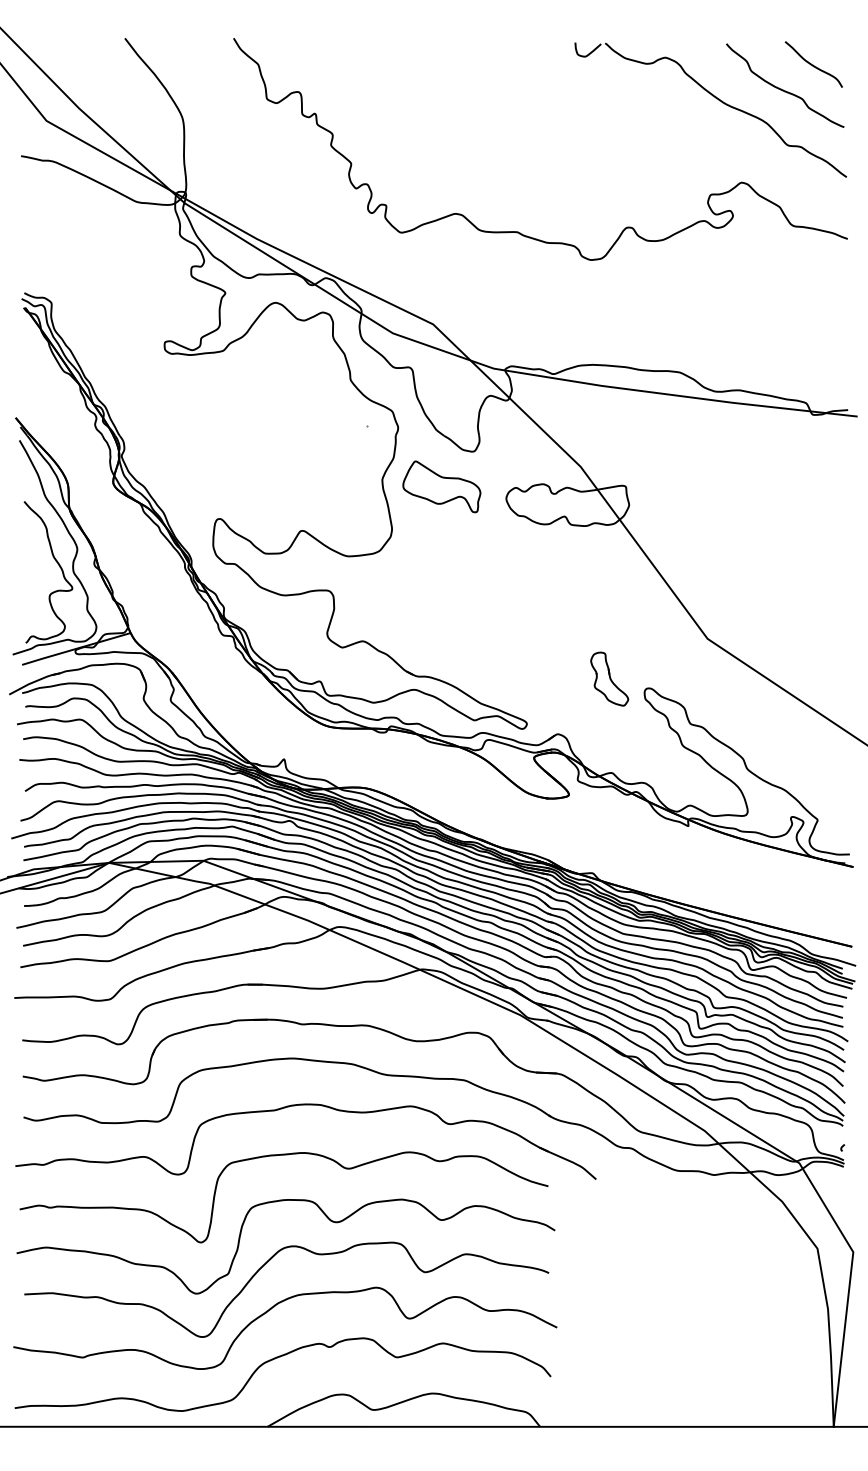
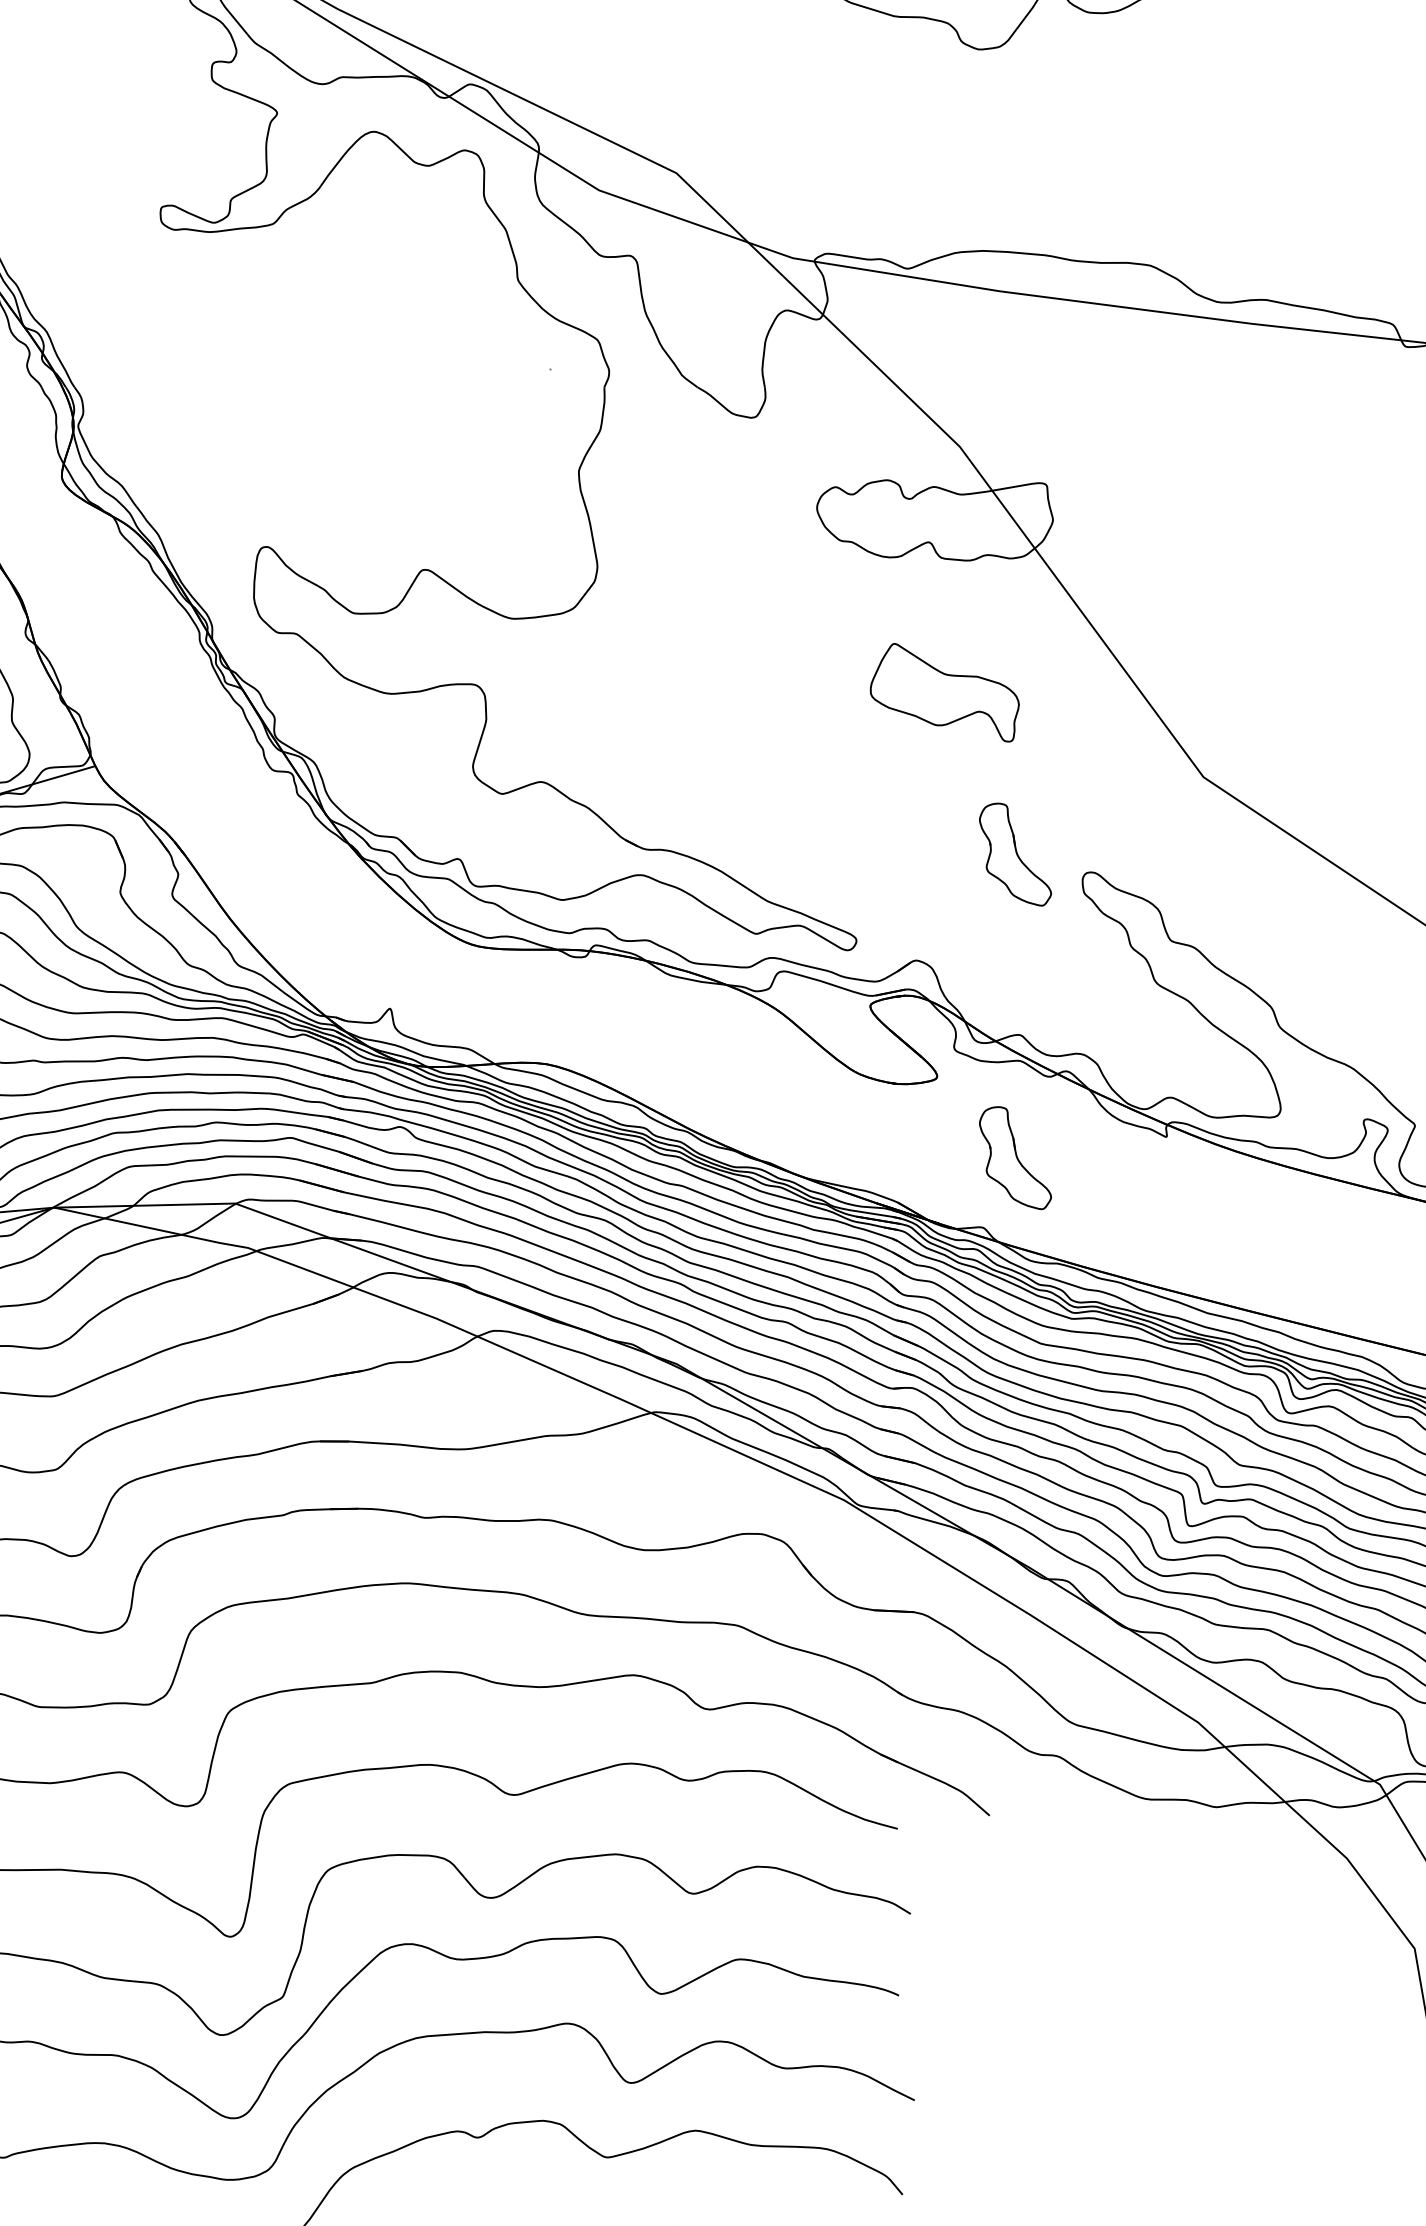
part: (441, 486) -> (944, 692), moved
part: (609, 836) -> (1015, 1156), added

